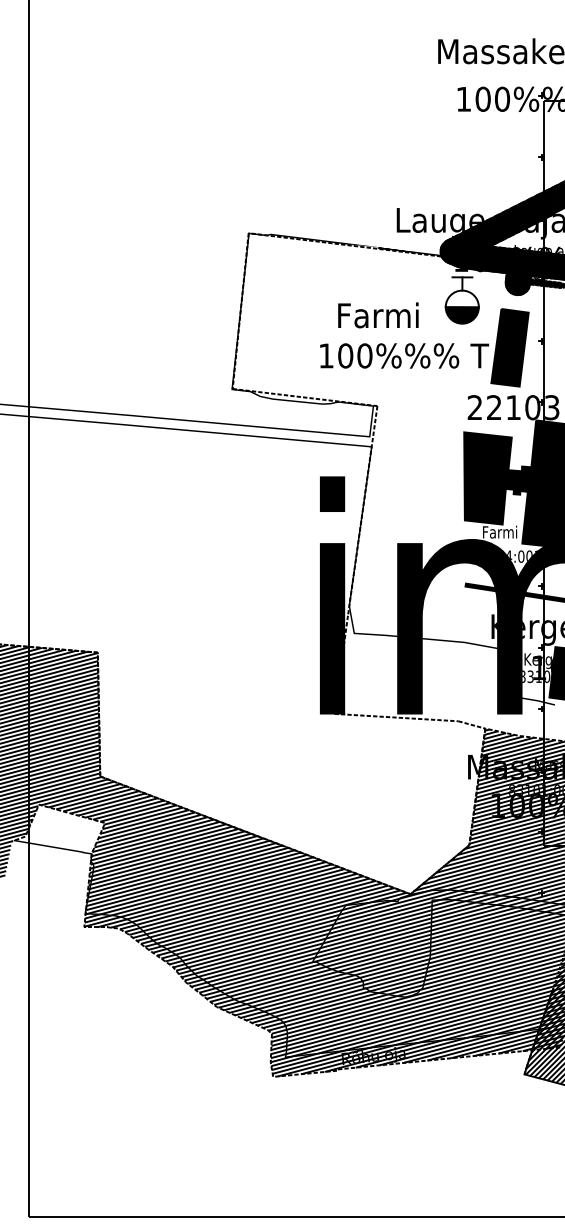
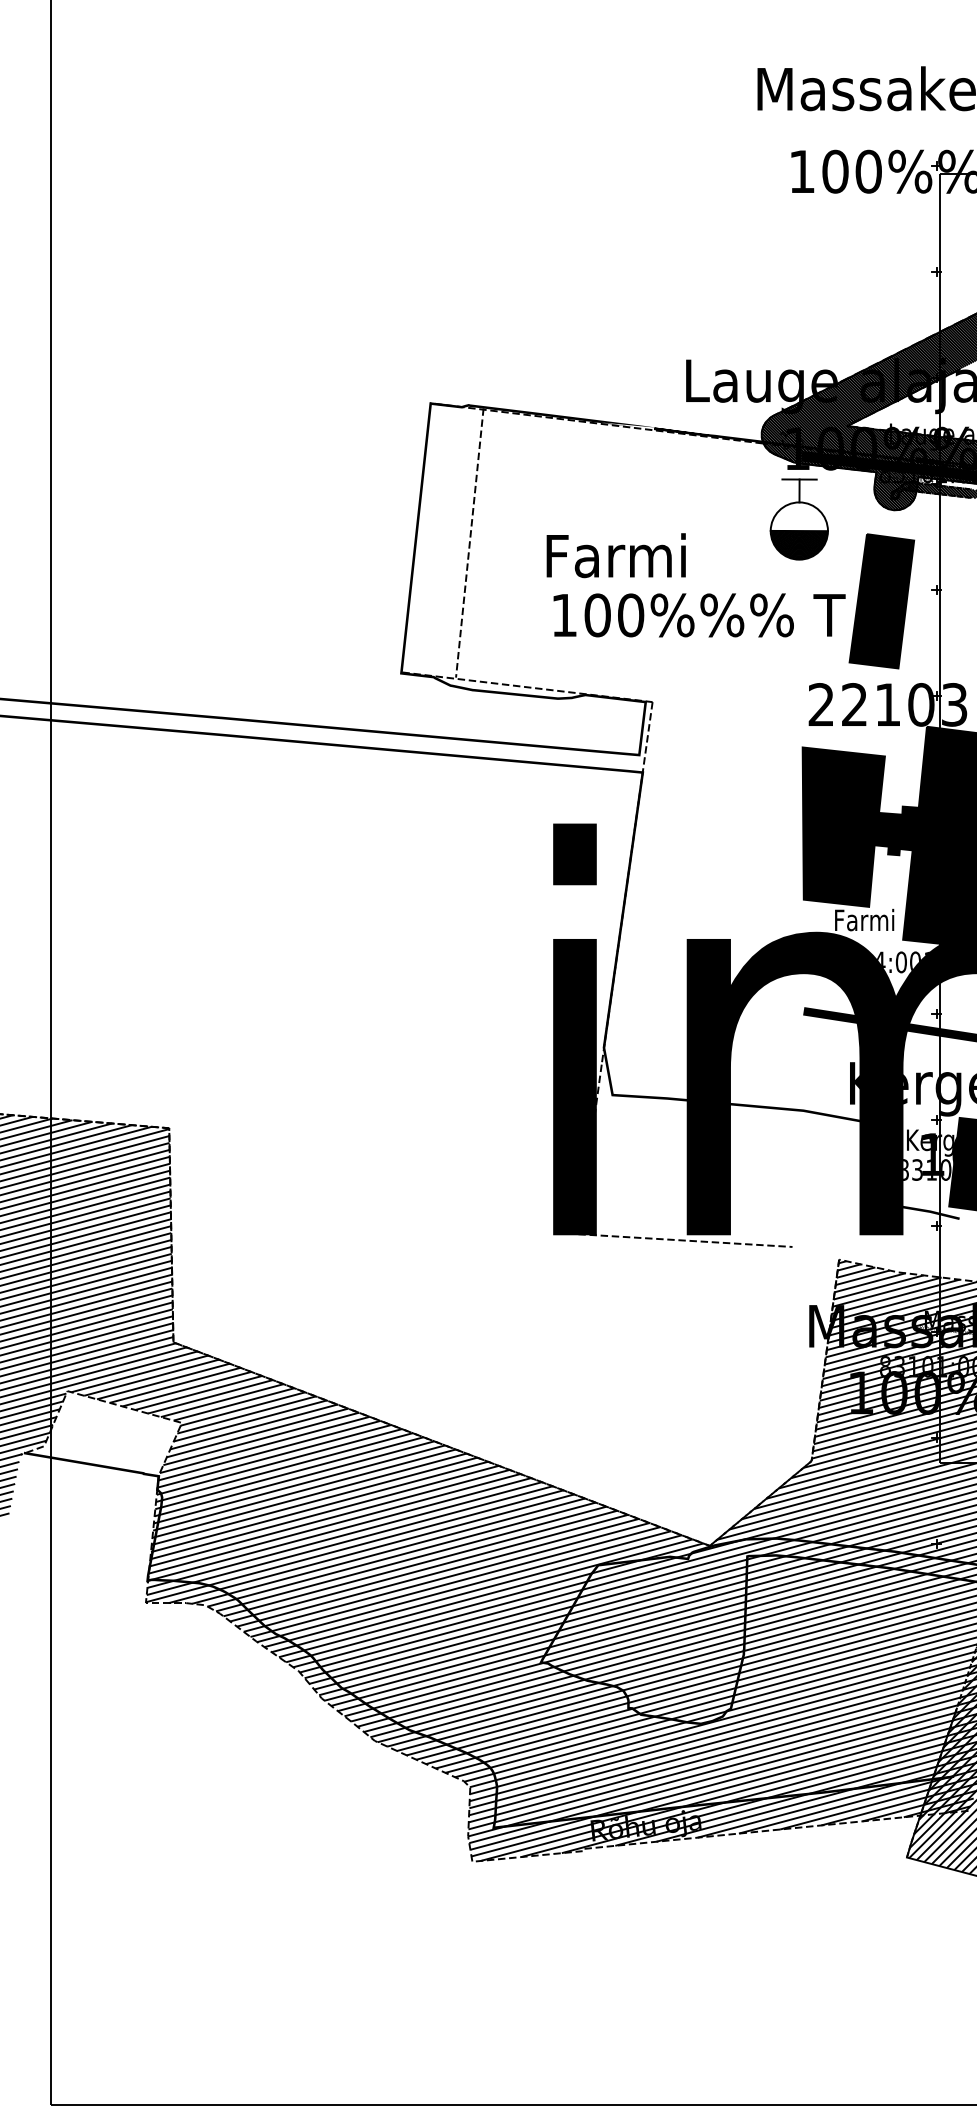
line: (240, 310) -> (469, 541), moved
text: (378, 315) -> (616, 555), moved
line: (471, 724) -> (815, 1252), removed

